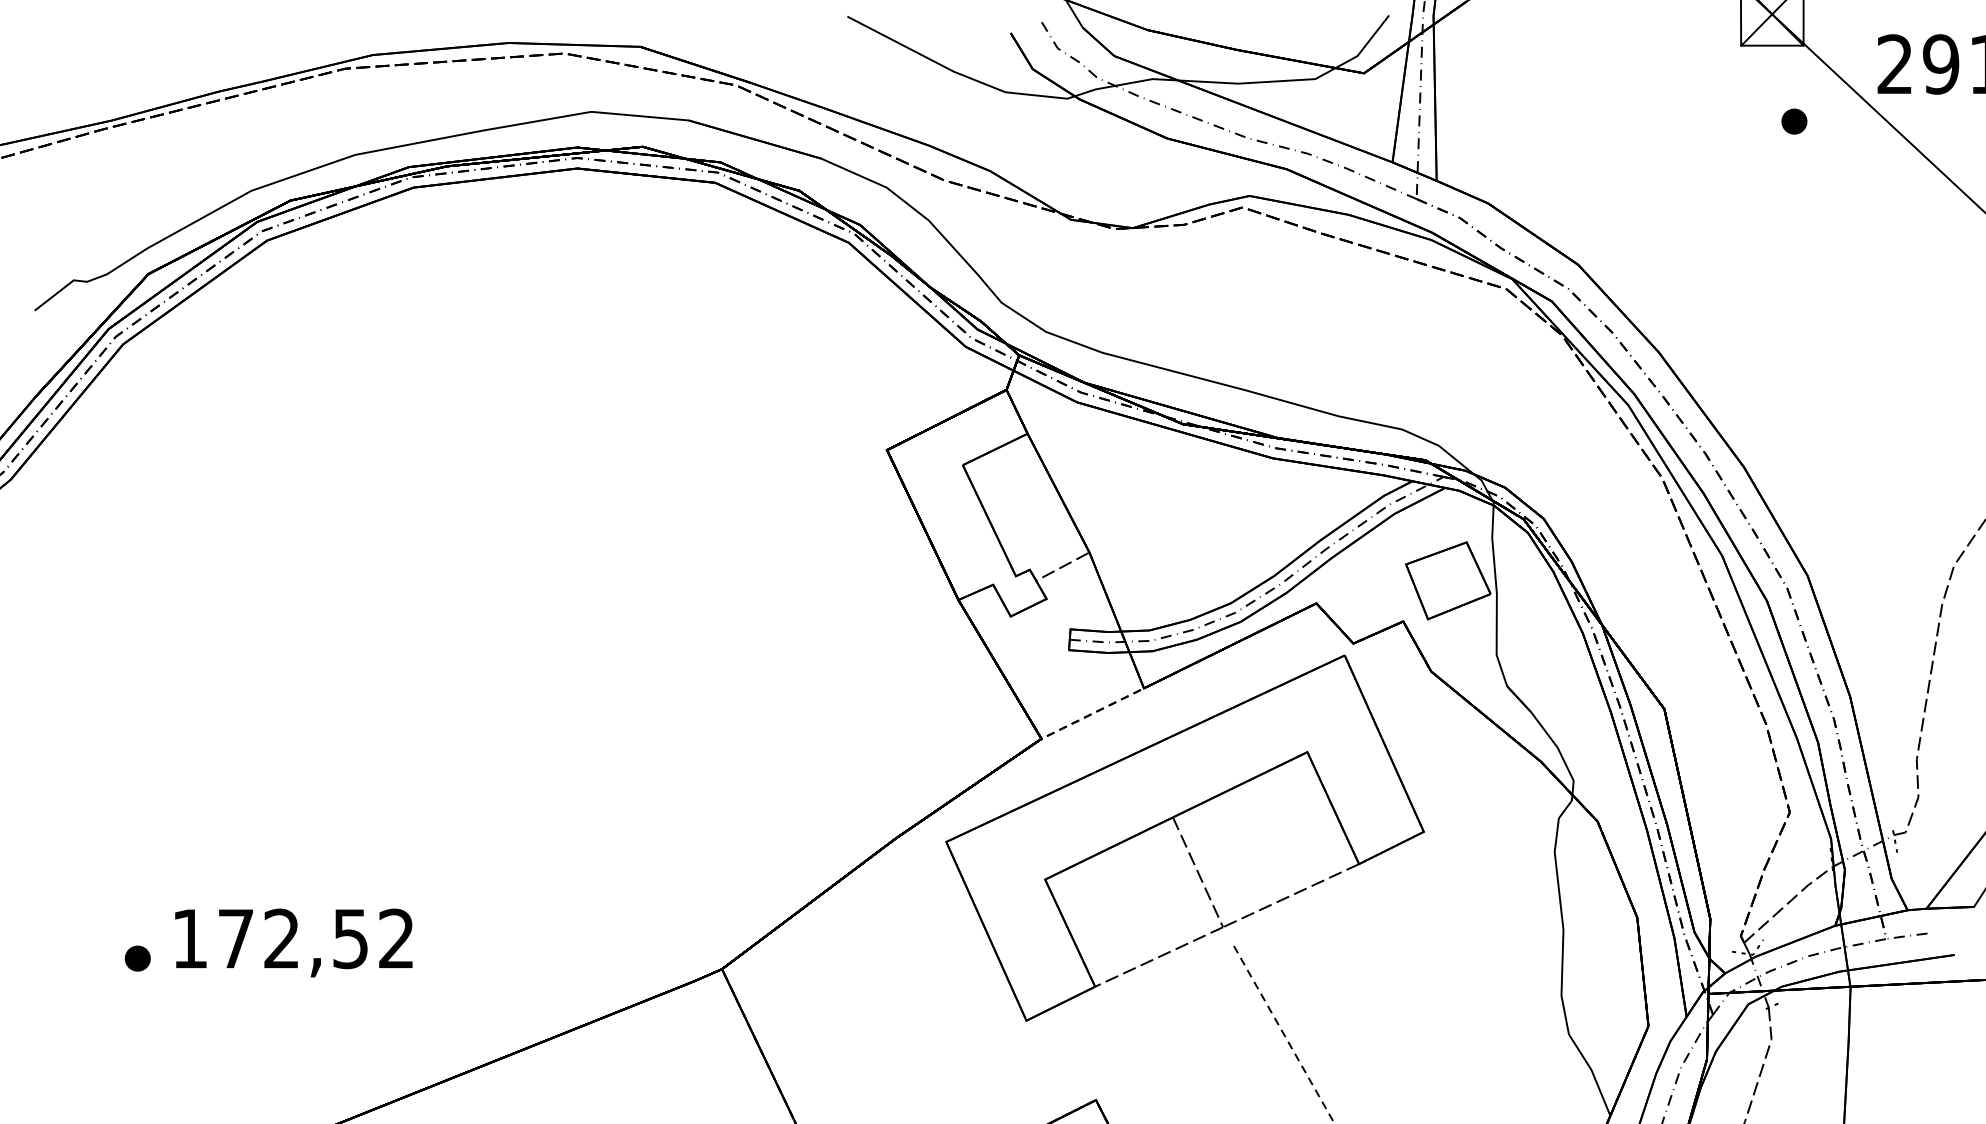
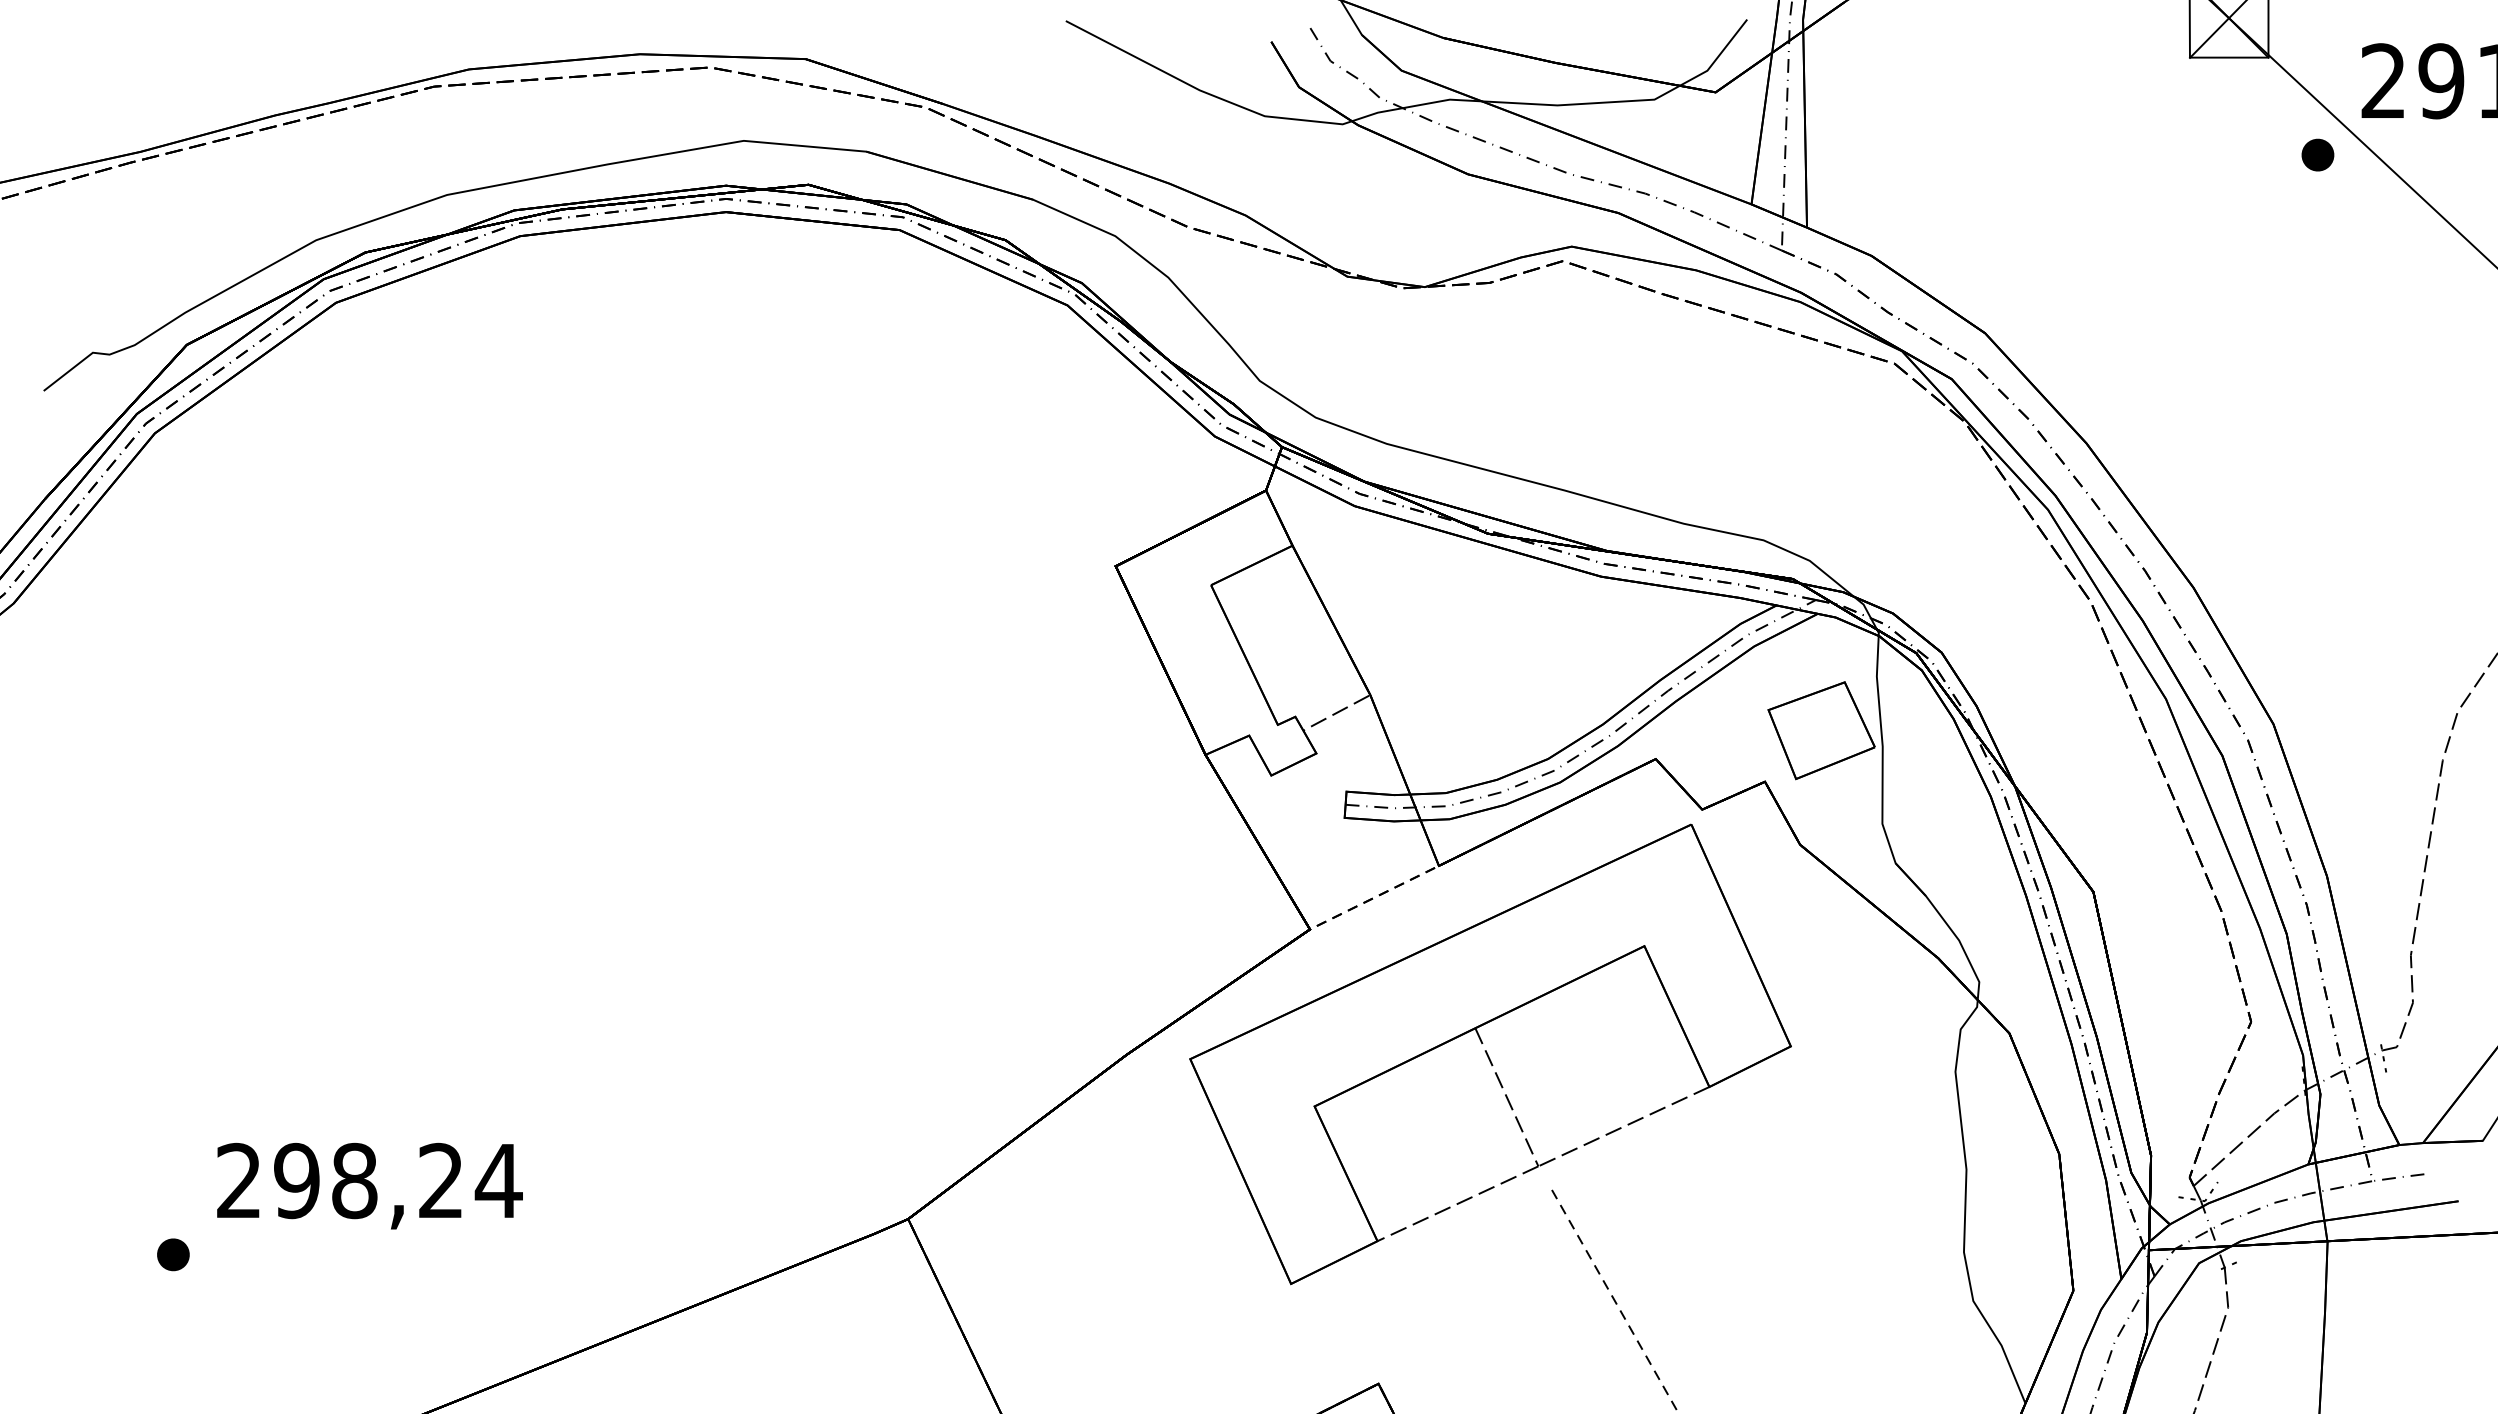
part: (1794, 121) -> (2317, 154), moved
text: (293, 938) -> (369, 1180), 172,52 -> 298,24
part: (137, 958) -> (173, 1254), moved

